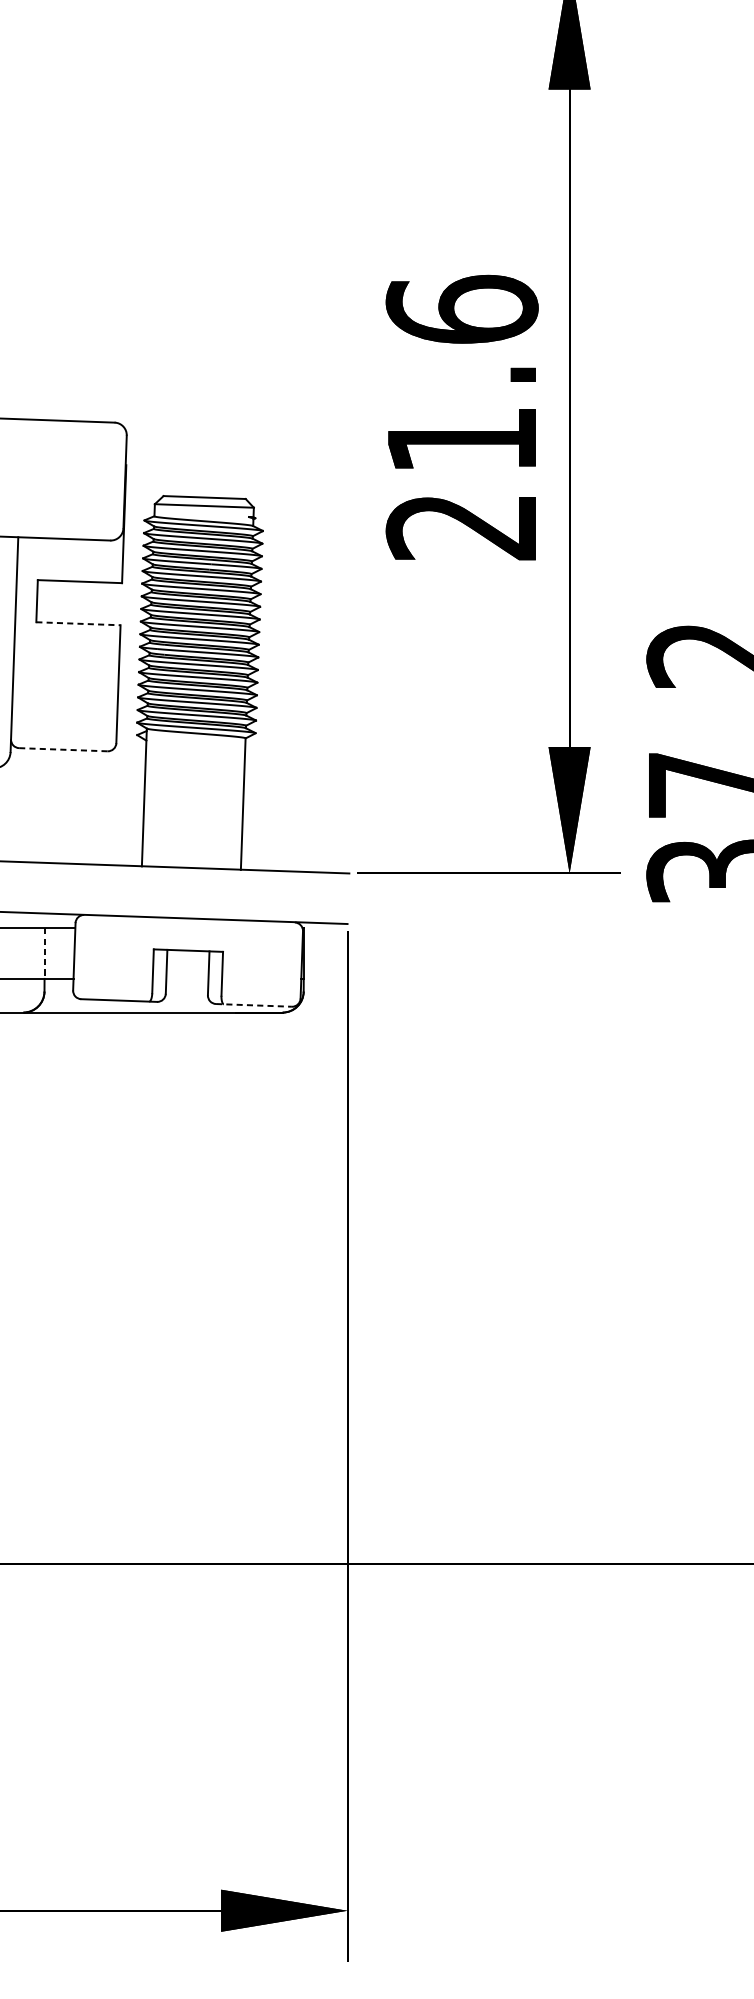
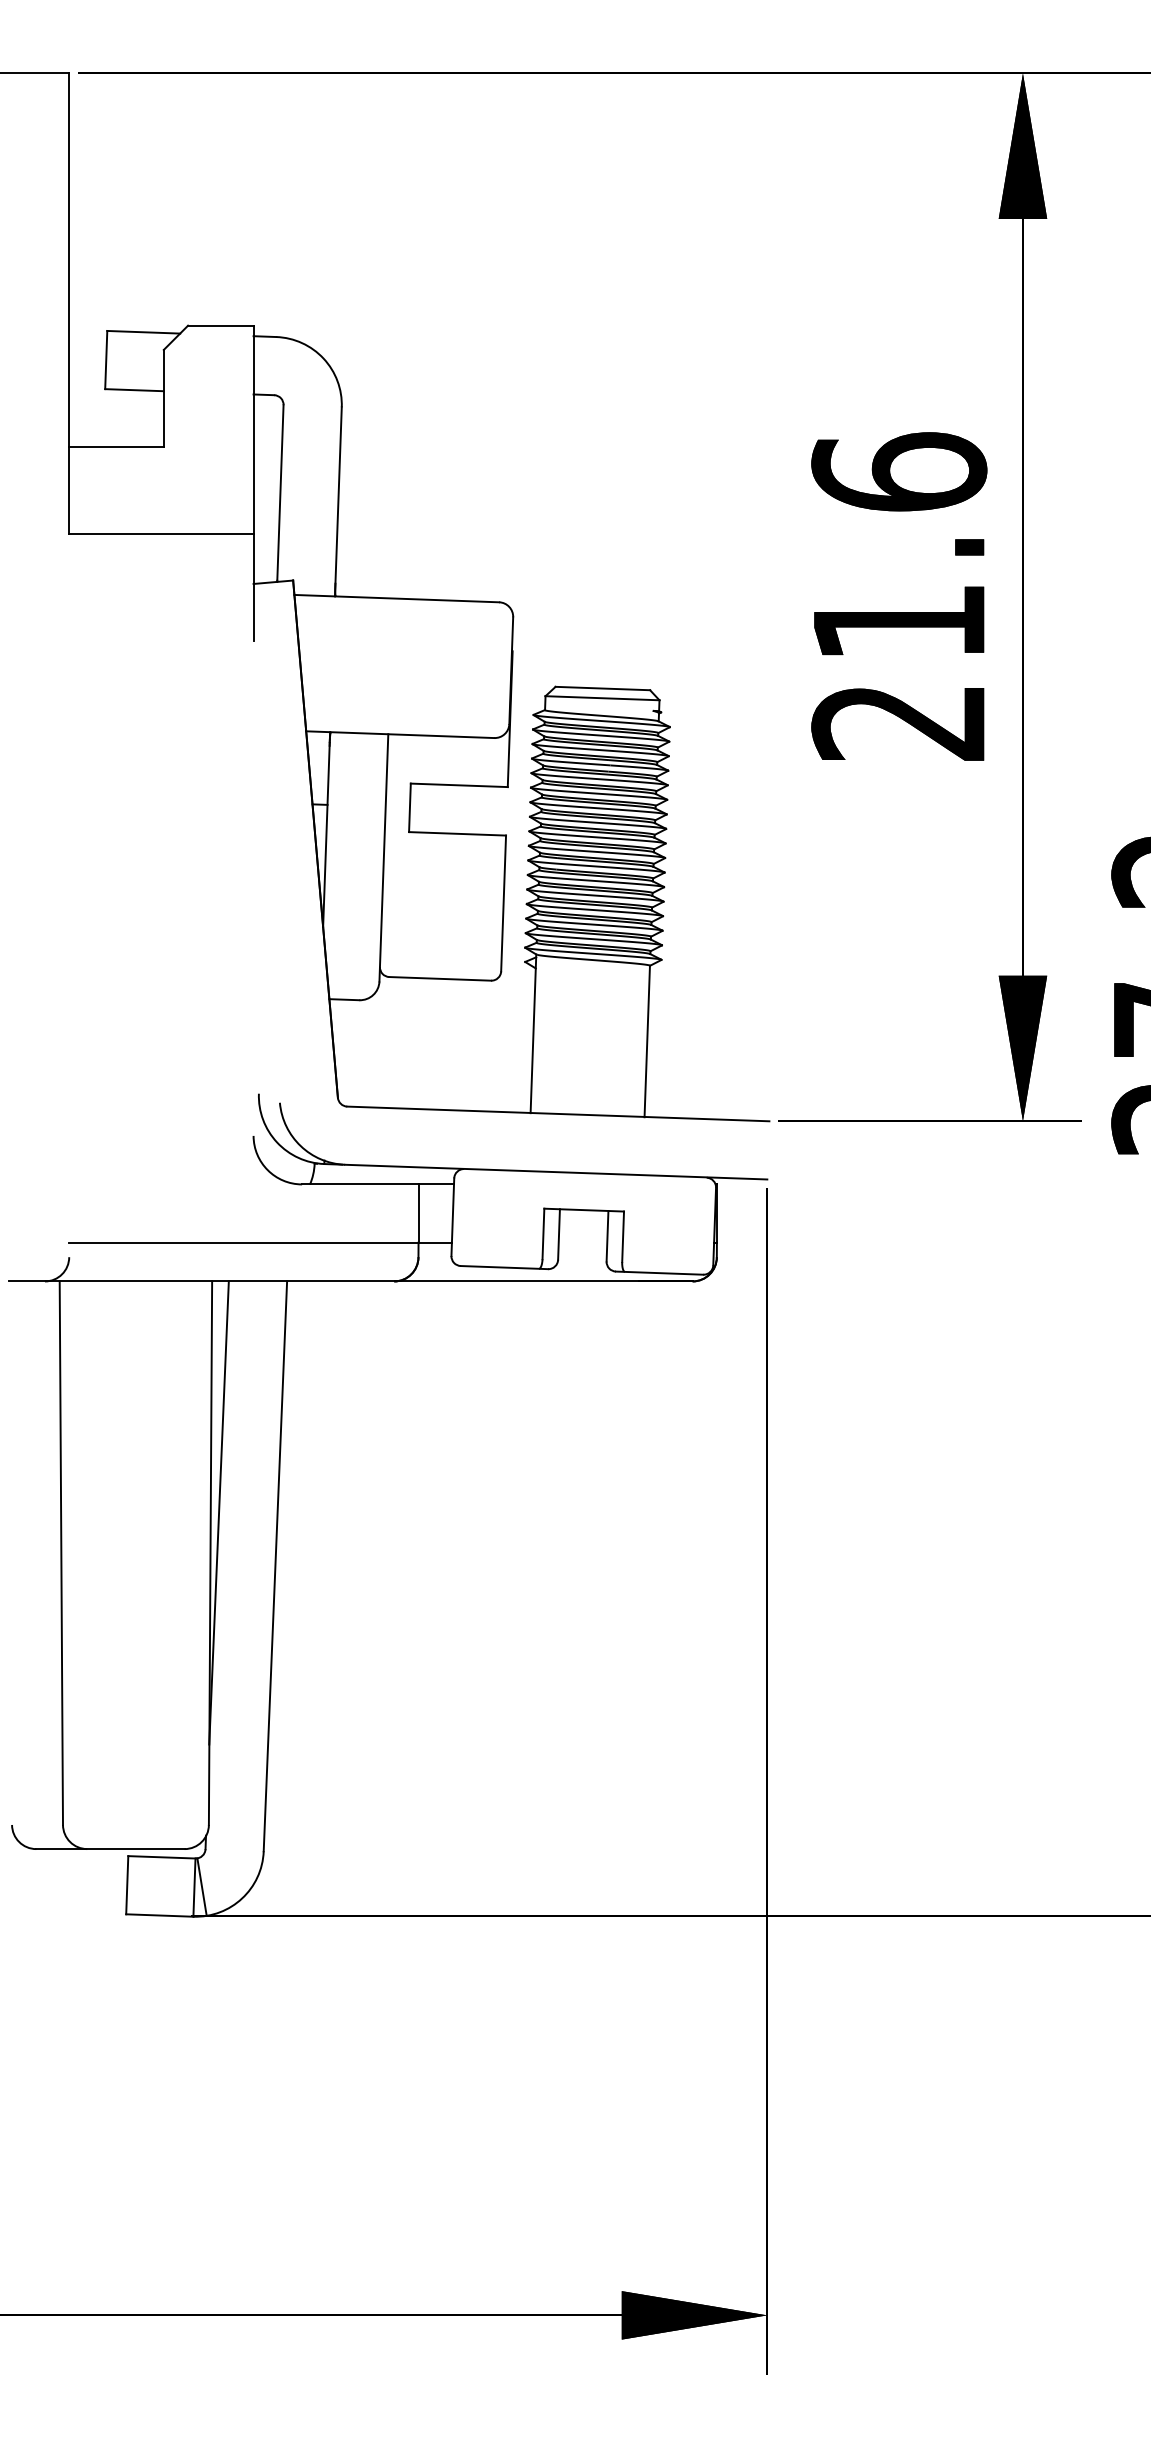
line: (78, 623) -> (457, 833), dashed -> solid
line: (63, 749) -> (440, 978), dashed -> solid
line: (44, 954) -> (418, 1214), dashed -> solid
line: (253, 1005) -> (659, 1273), dashed -> solid

